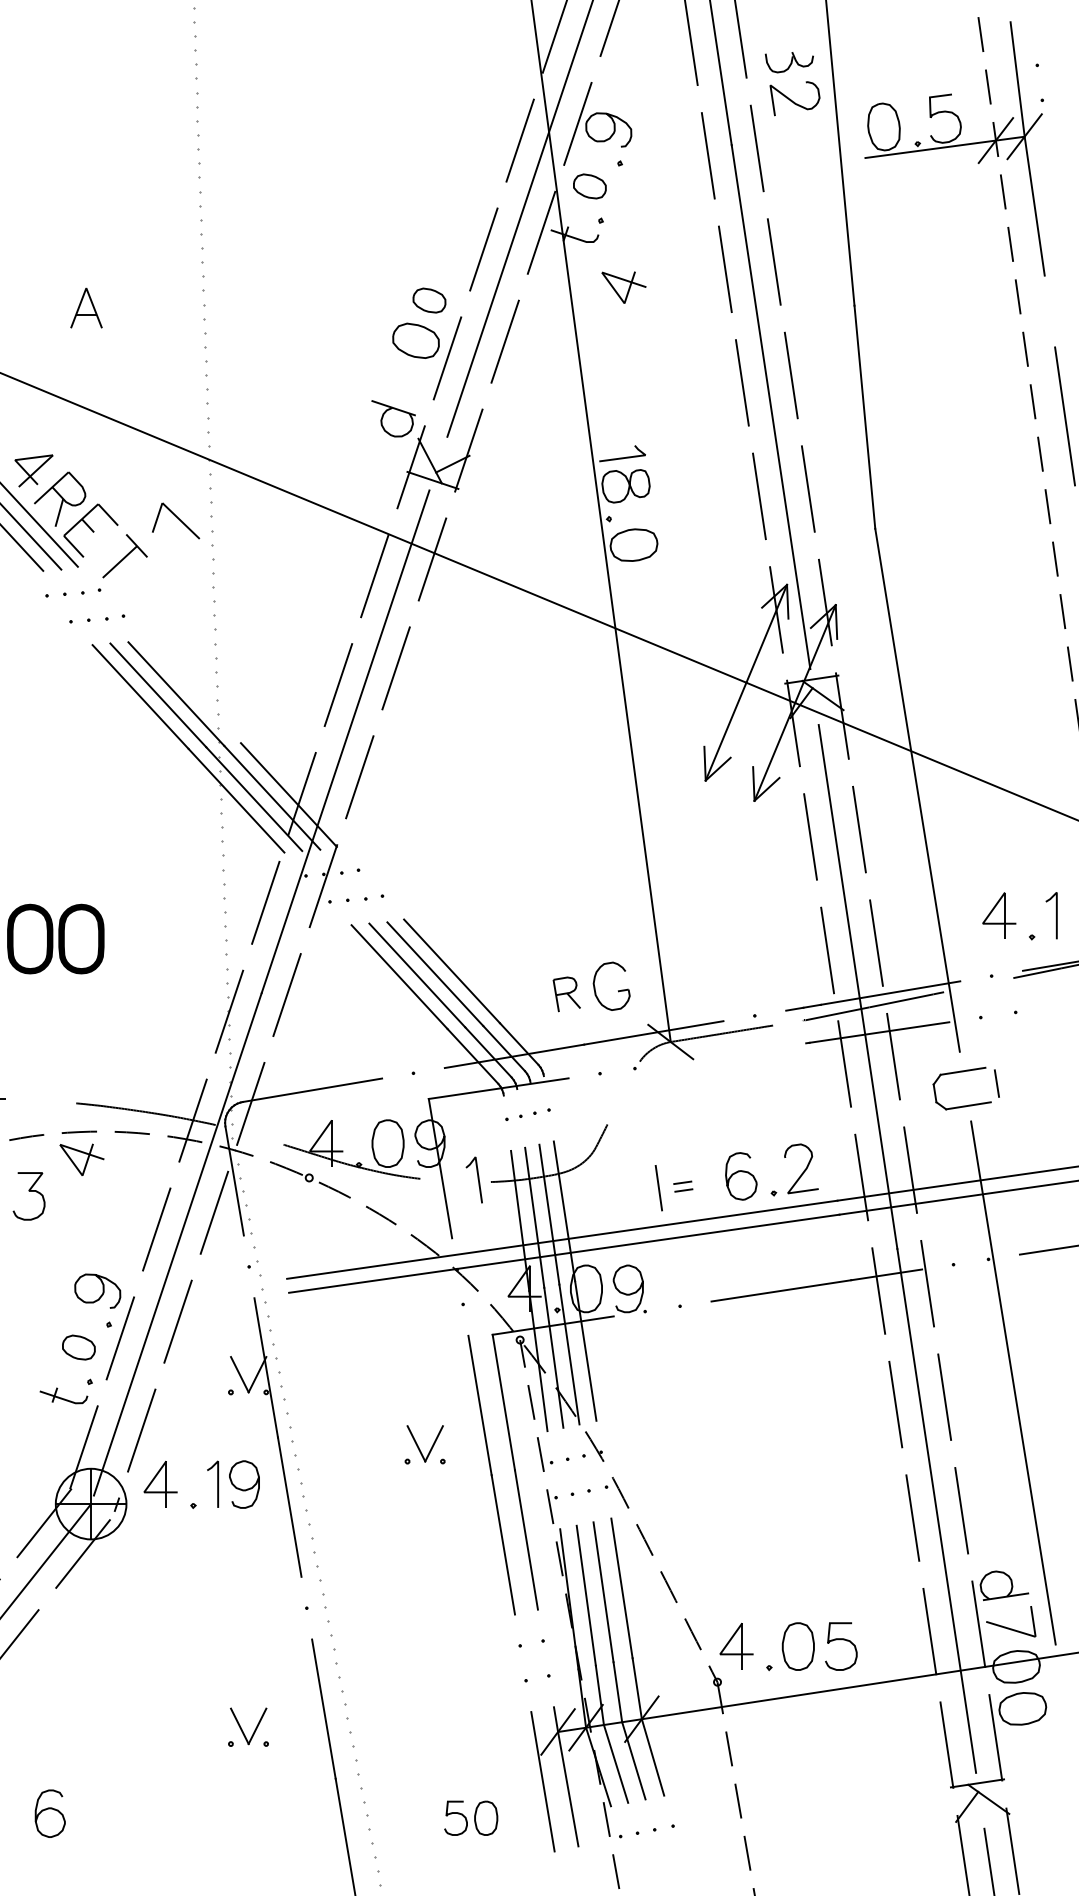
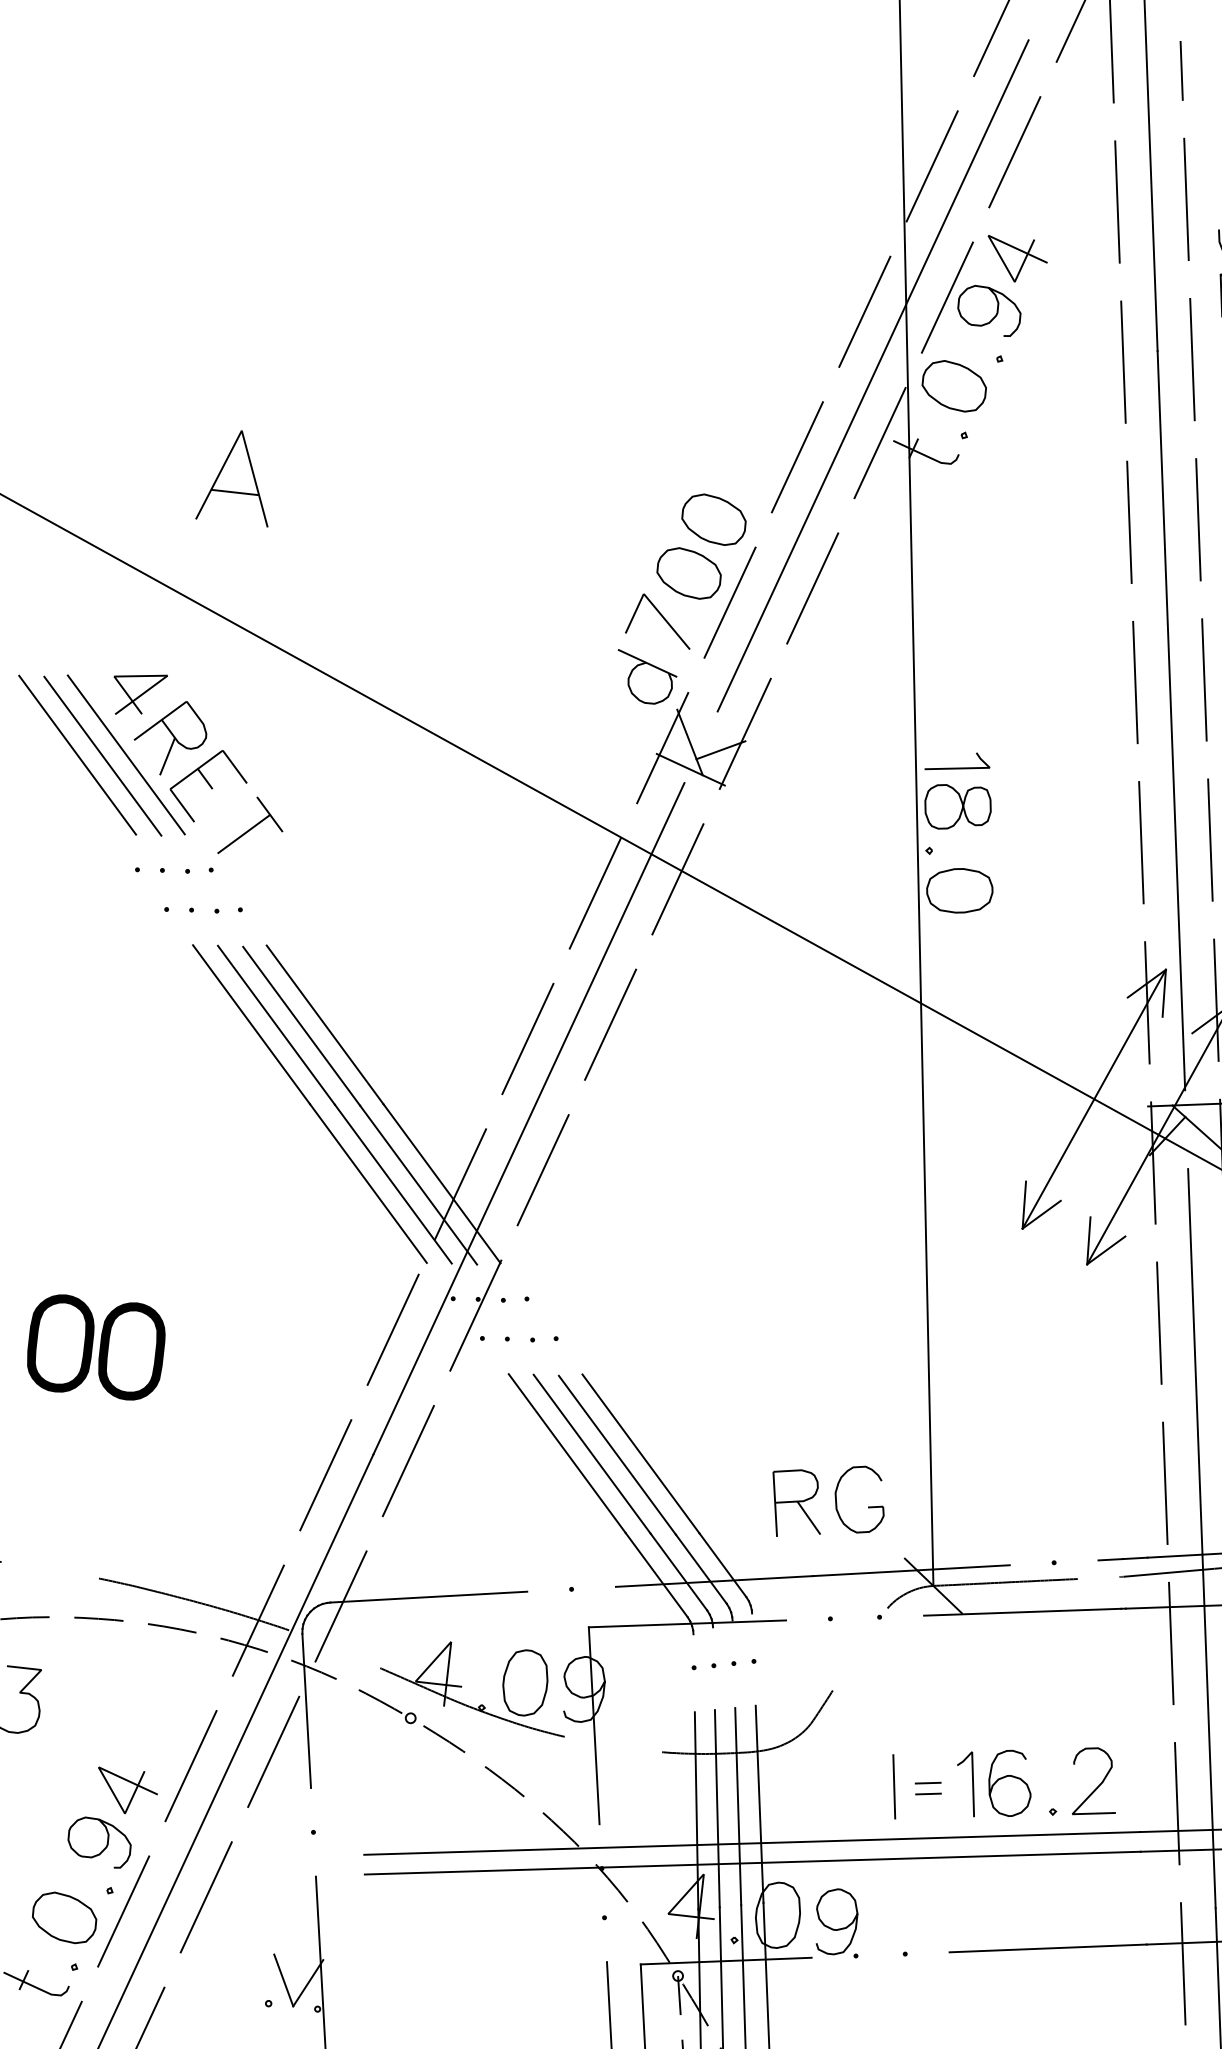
part: (589, 186) -> (953, 386), size x1.43
part: (623, 287) -> (1015, 259), moved
part: (429, 300) -> (714, 519), size x1.43
part: (86, 307) -> (237, 475), size x1.67
part: (176, 520) -> (660, 620), moved
line: (192, 691) -> (324, 1025), added
part: (566, 994) -> (796, 1503), size x1.43
line: (736, 1053) -> (1022, 1612), added
part: (81, 1159) -> (126, 1791), moved
line: (477, 1179) -> (971, 1783), moved
part: (78, 1347) -> (64, 1917), size x1.43

